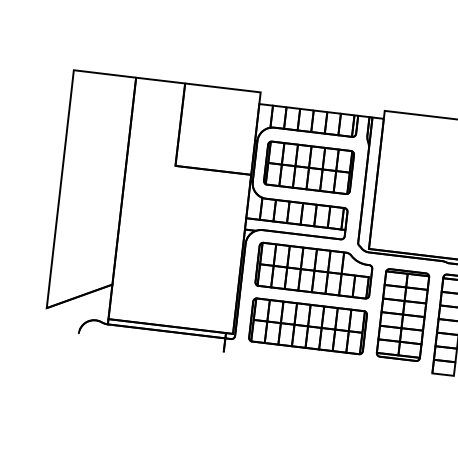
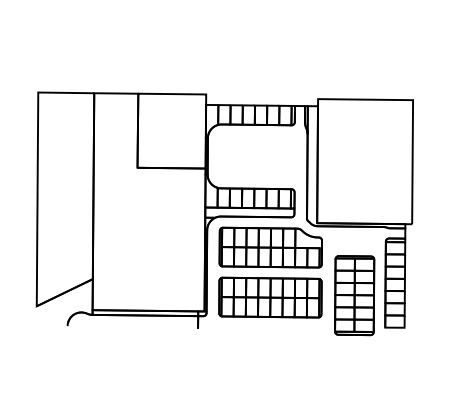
part: (308, 167) -> (255, 156), removed
part: (402, 314) -> (354, 295), moved

